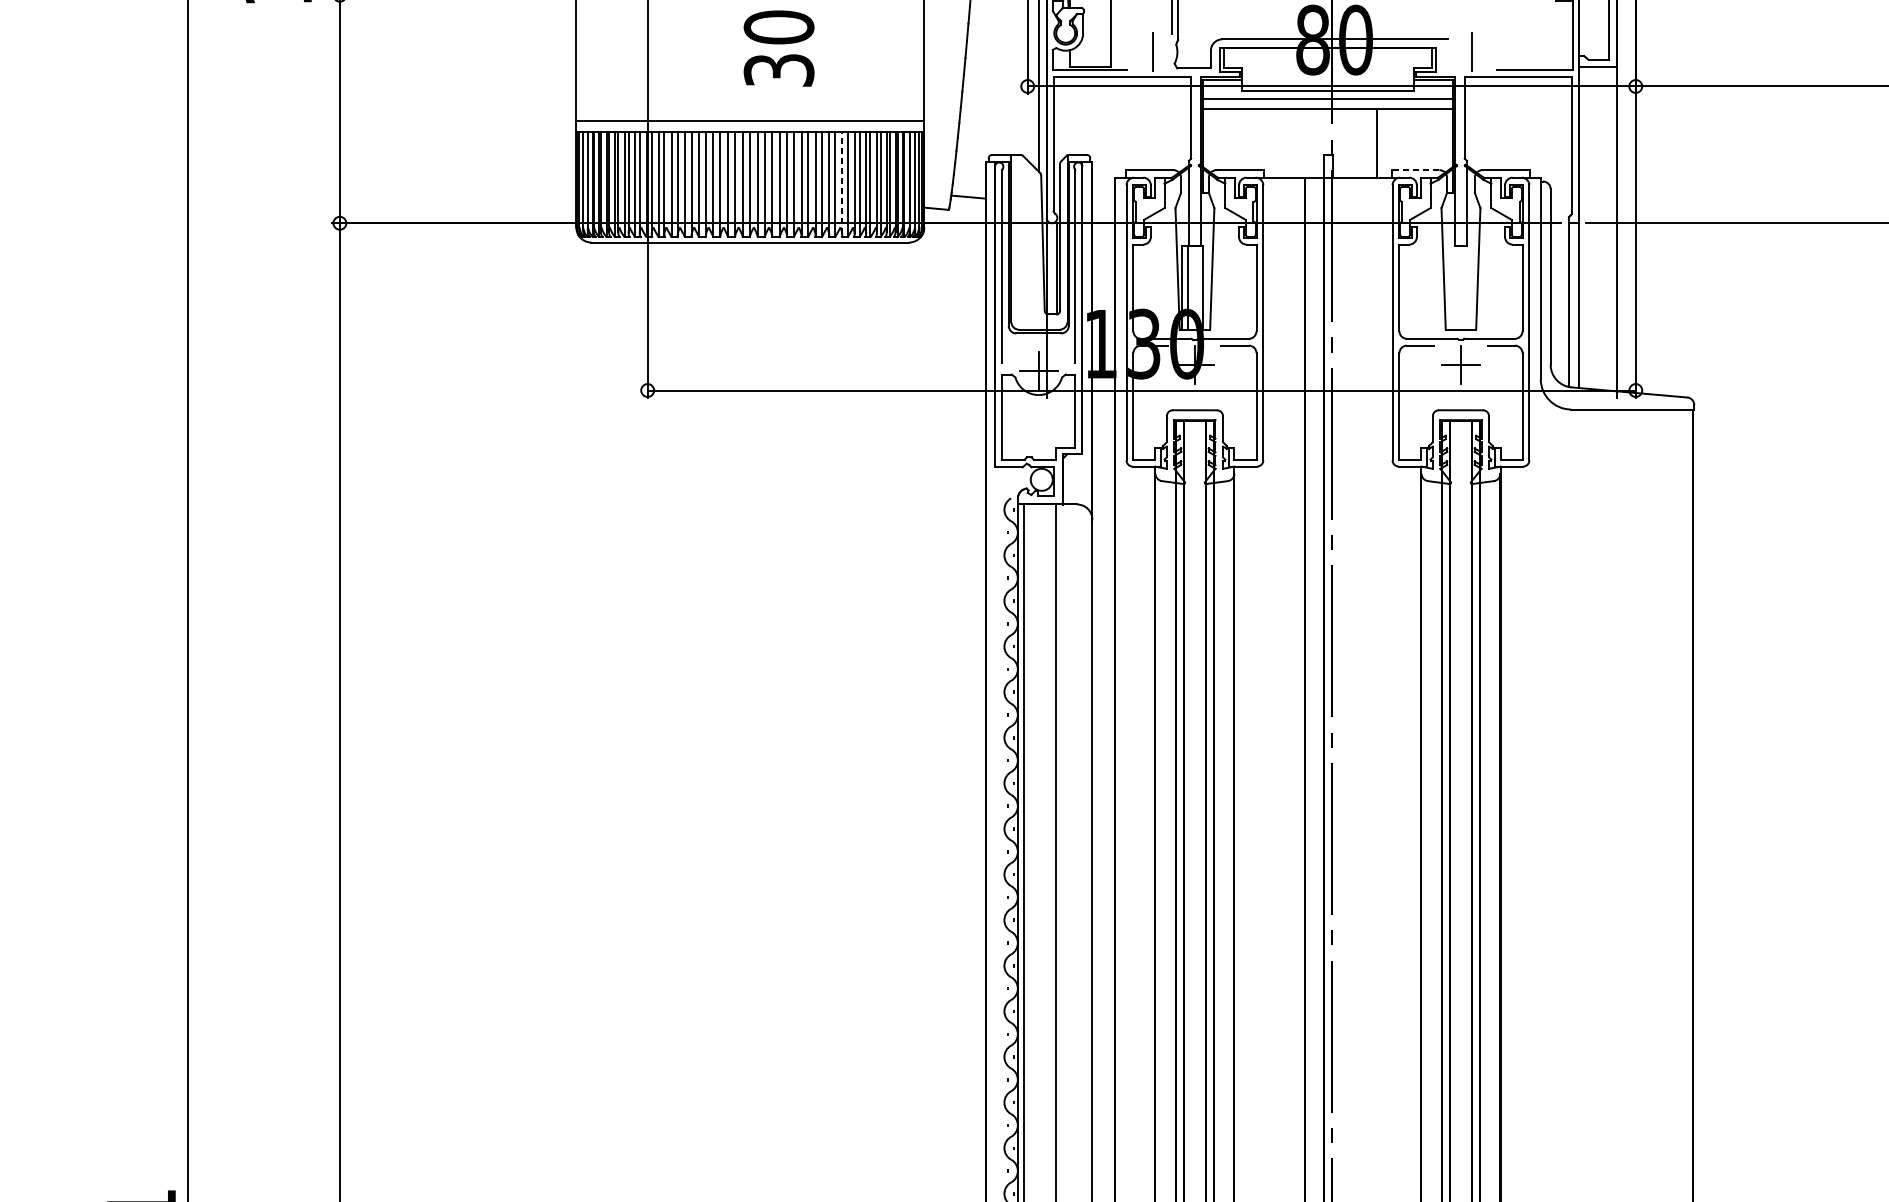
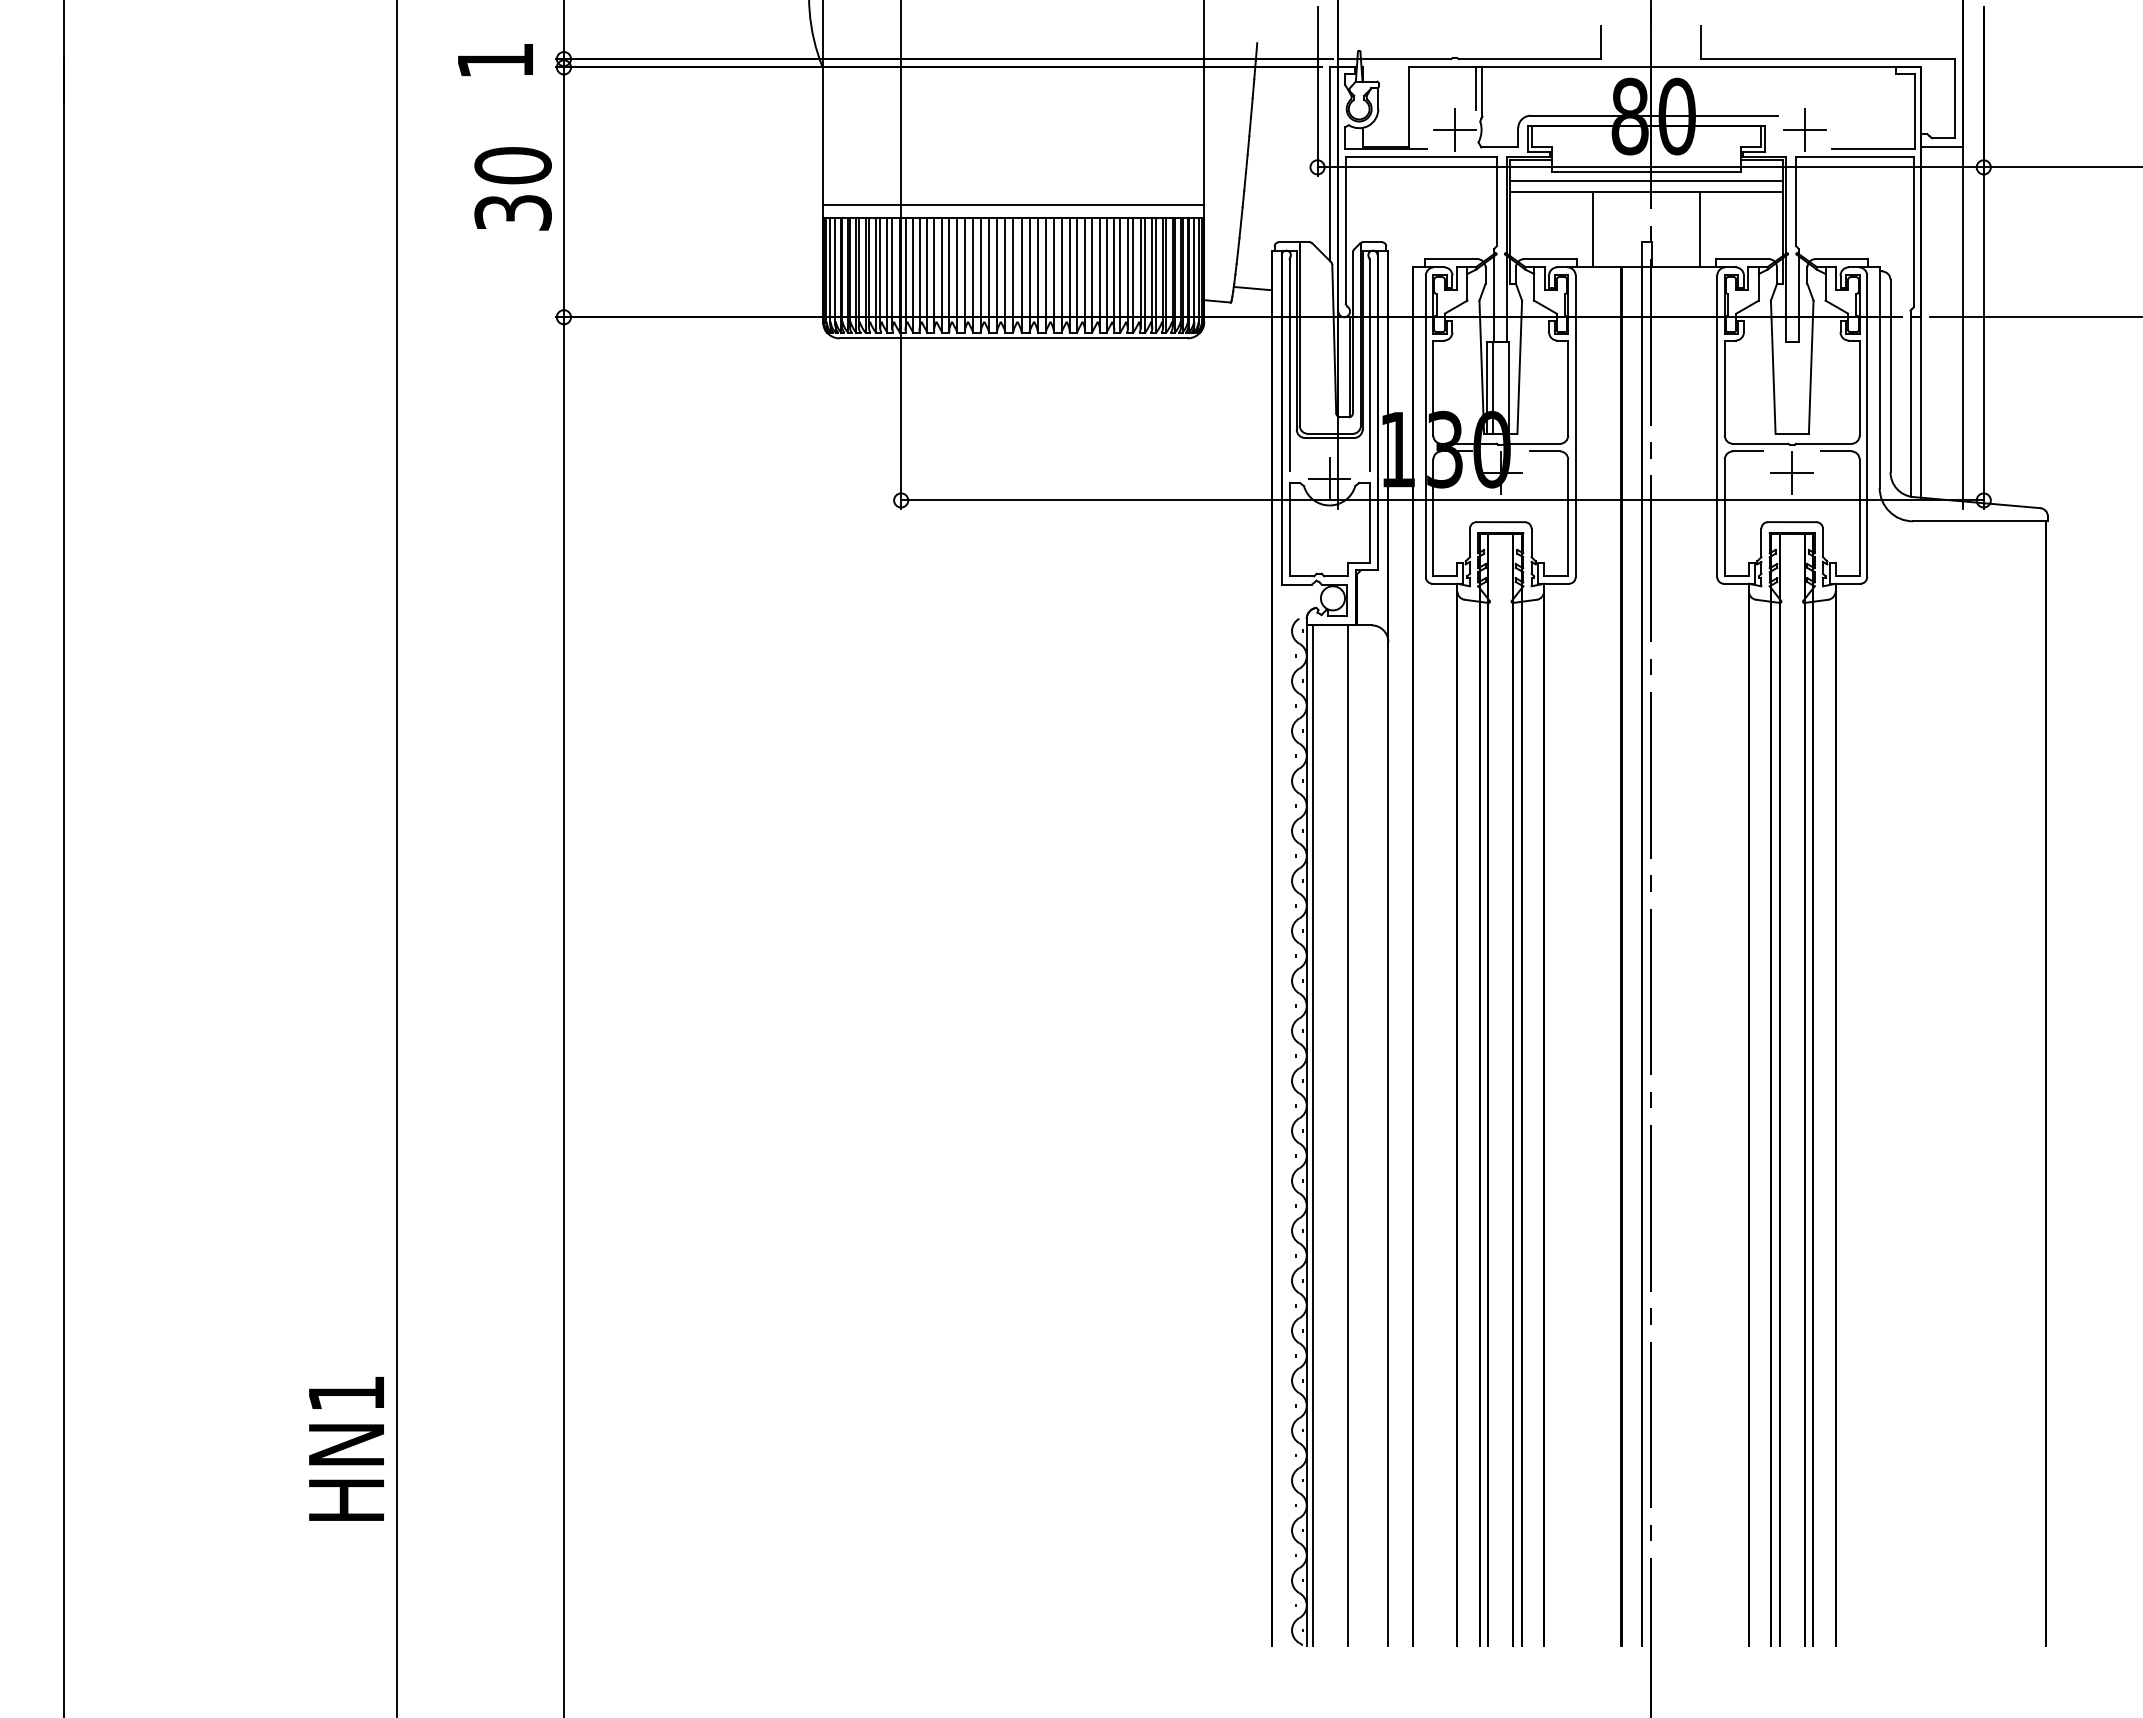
text: (778, 48) -> (512, 188), moved
line: (1152, 51) -> (1454, 129), added
line: (1472, 51) -> (1804, 129), added
line: (1279, 143) -> (1593, 229), added
line: (1415, 170) -> (1742, 259), dashed -> solid
line: (842, 183) -> (1114, 273), dashed -> solid

